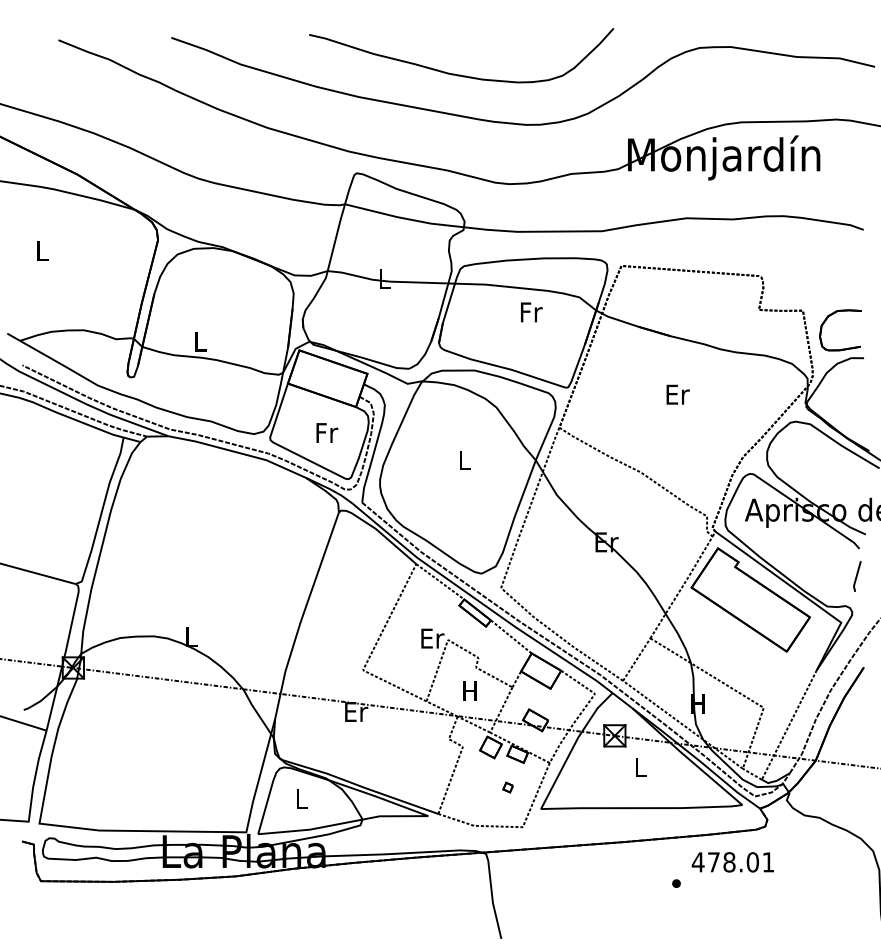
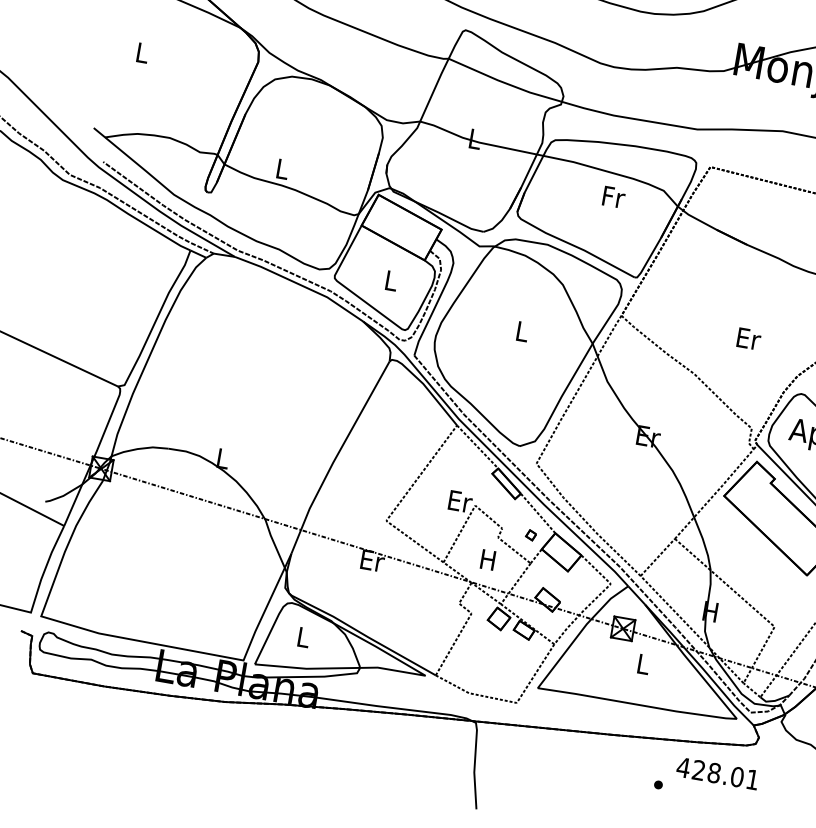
text: (677, 394) -> (748, 338), moved
text: (327, 432) -> (392, 280), Fr -> L
part: (507, 787) -> (530, 535), moved
text: (713, 862) -> (698, 770), 478.01 -> 428.01

